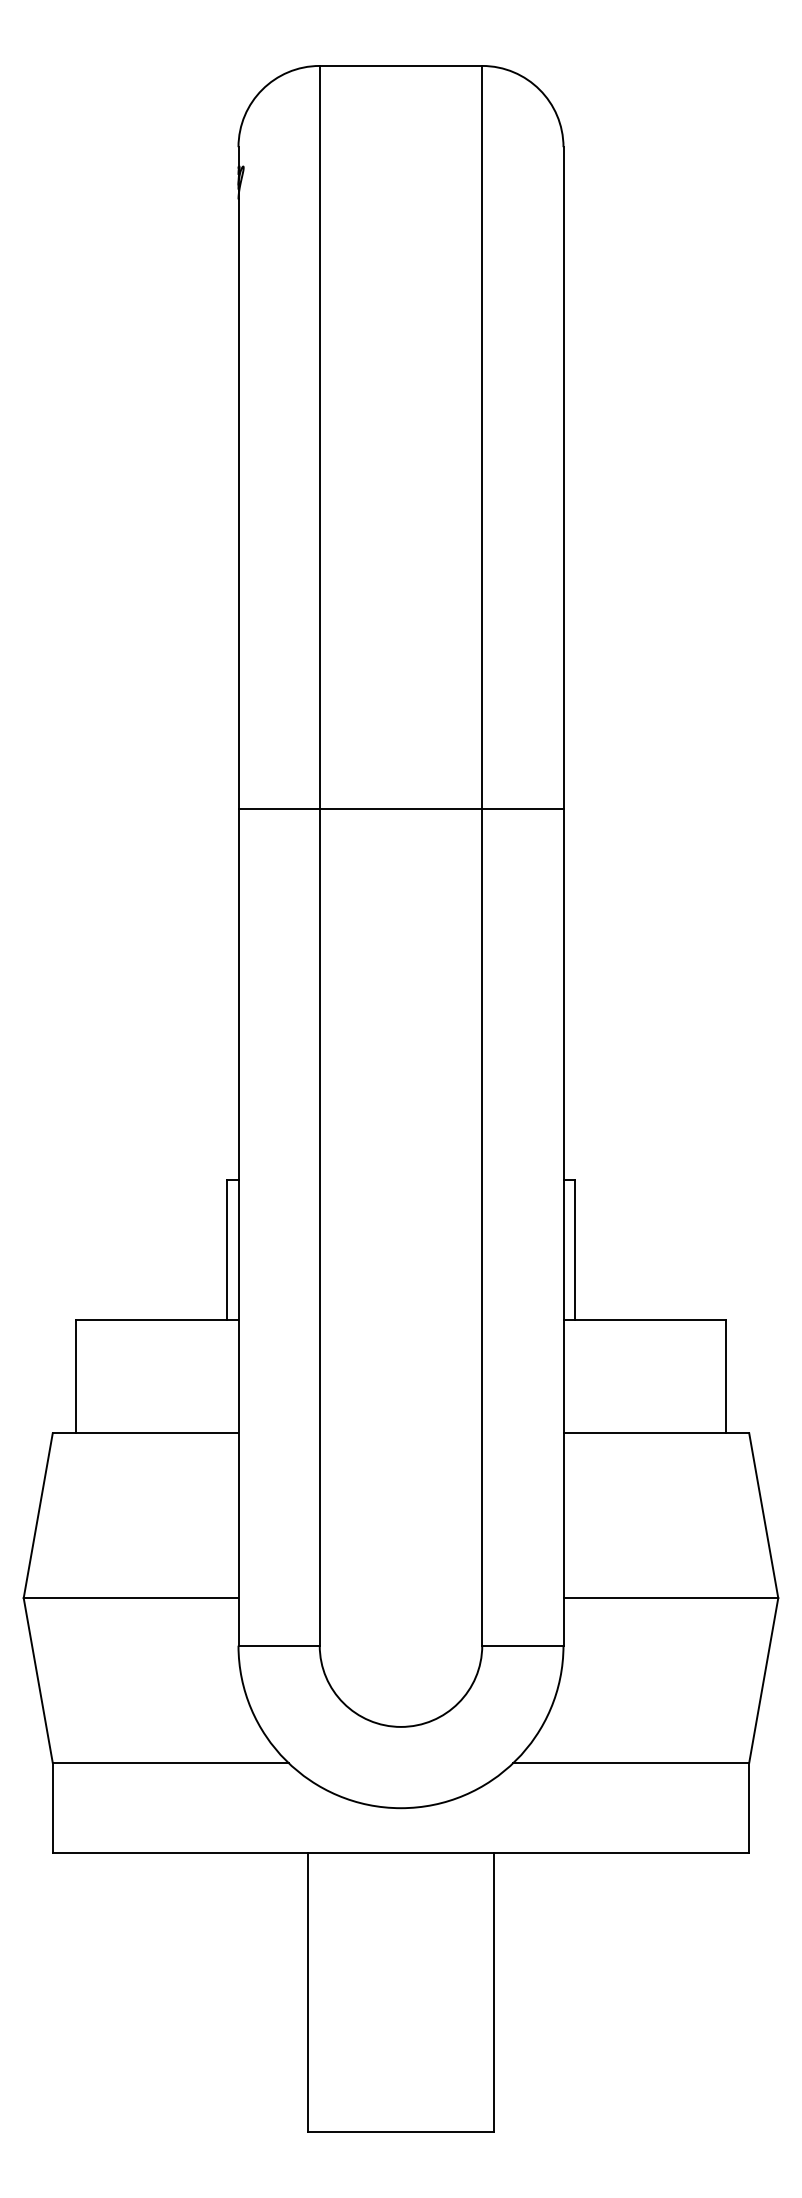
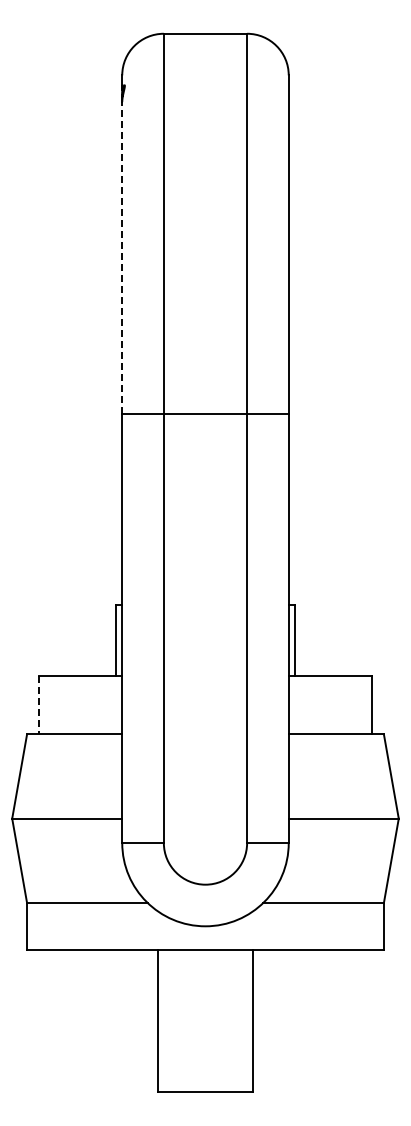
line: (238, 502) -> (122, 257), solid -> dashed
line: (76, 1377) -> (39, 705), solid -> dashed

